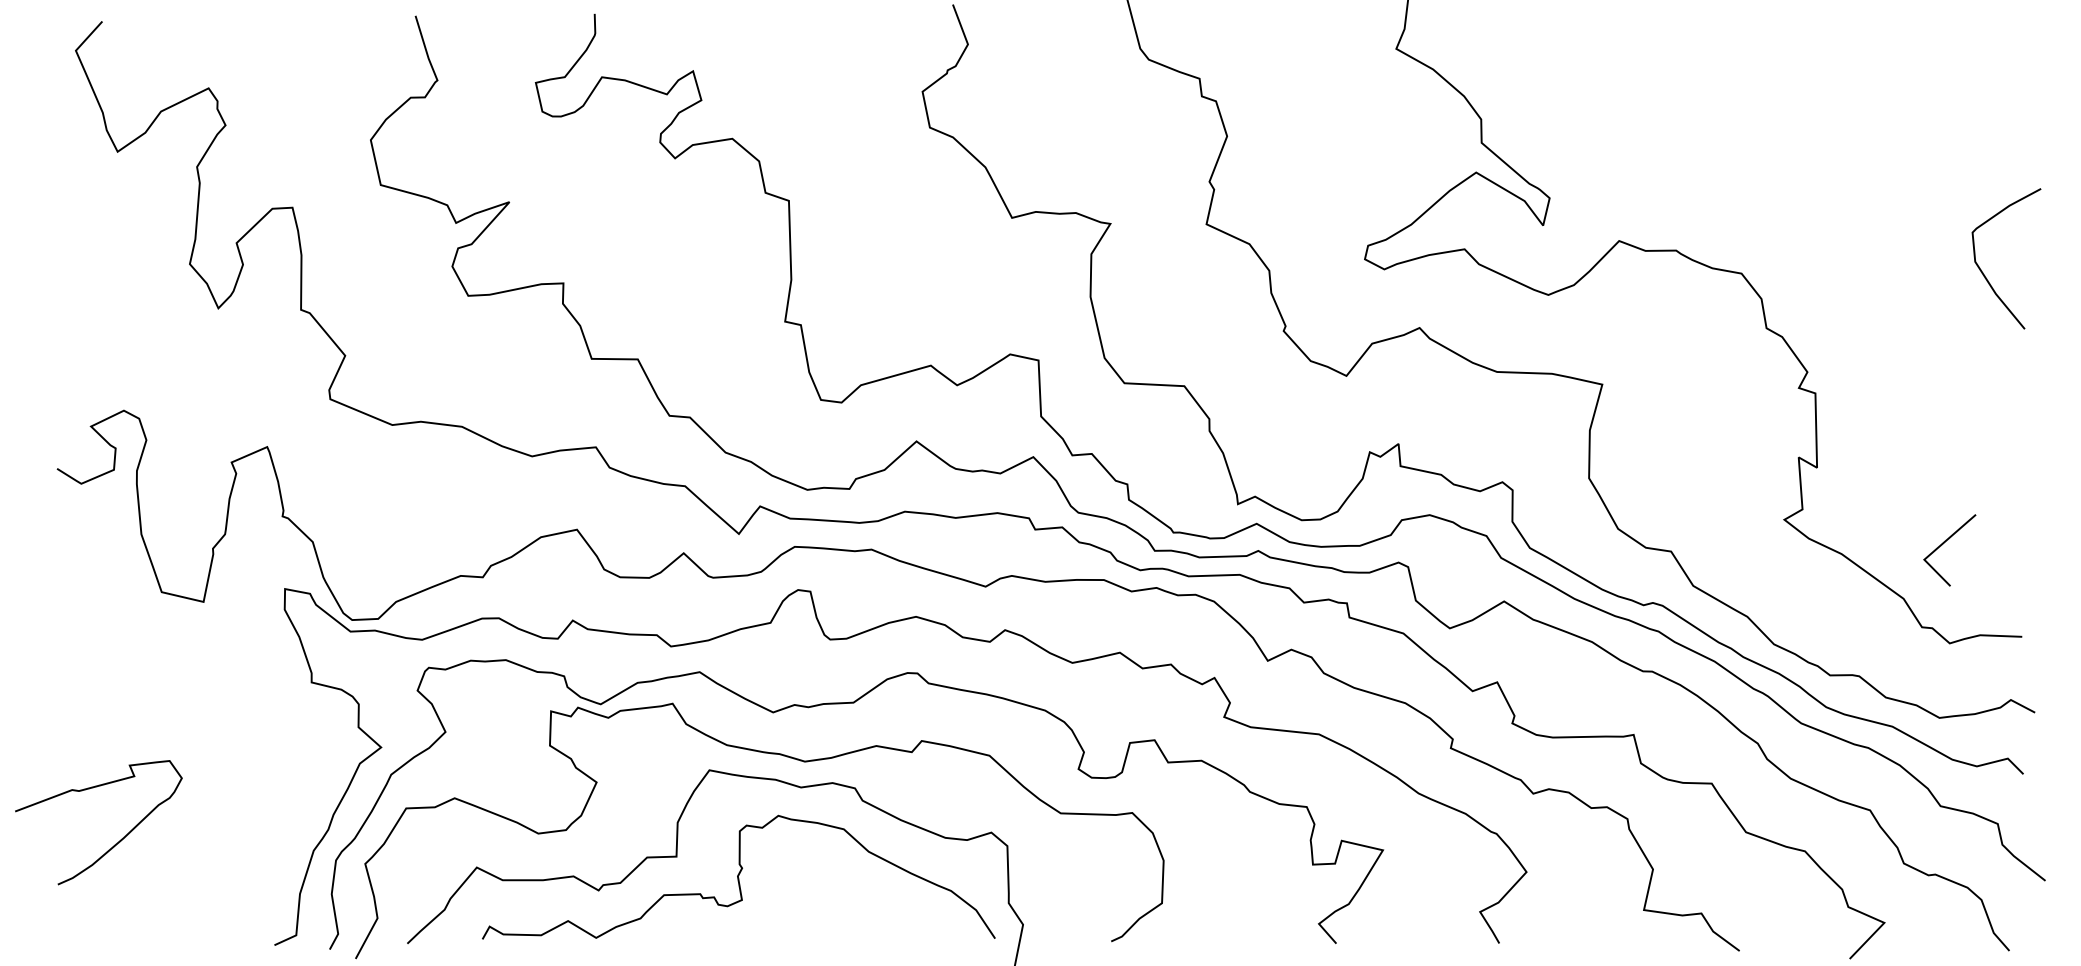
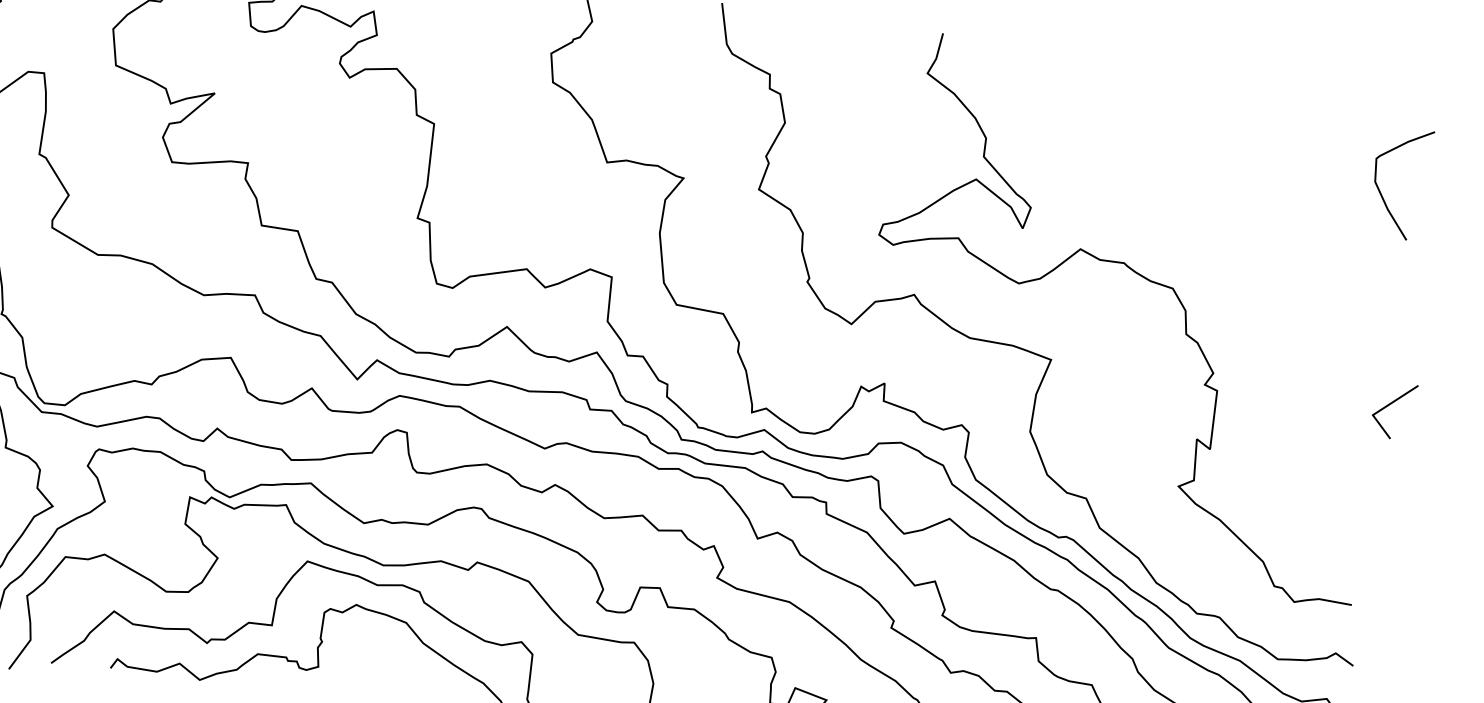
curve: (1983, 272) -> (1380, 191), moved
line: (1943, 544) -> (1389, 405), moved

